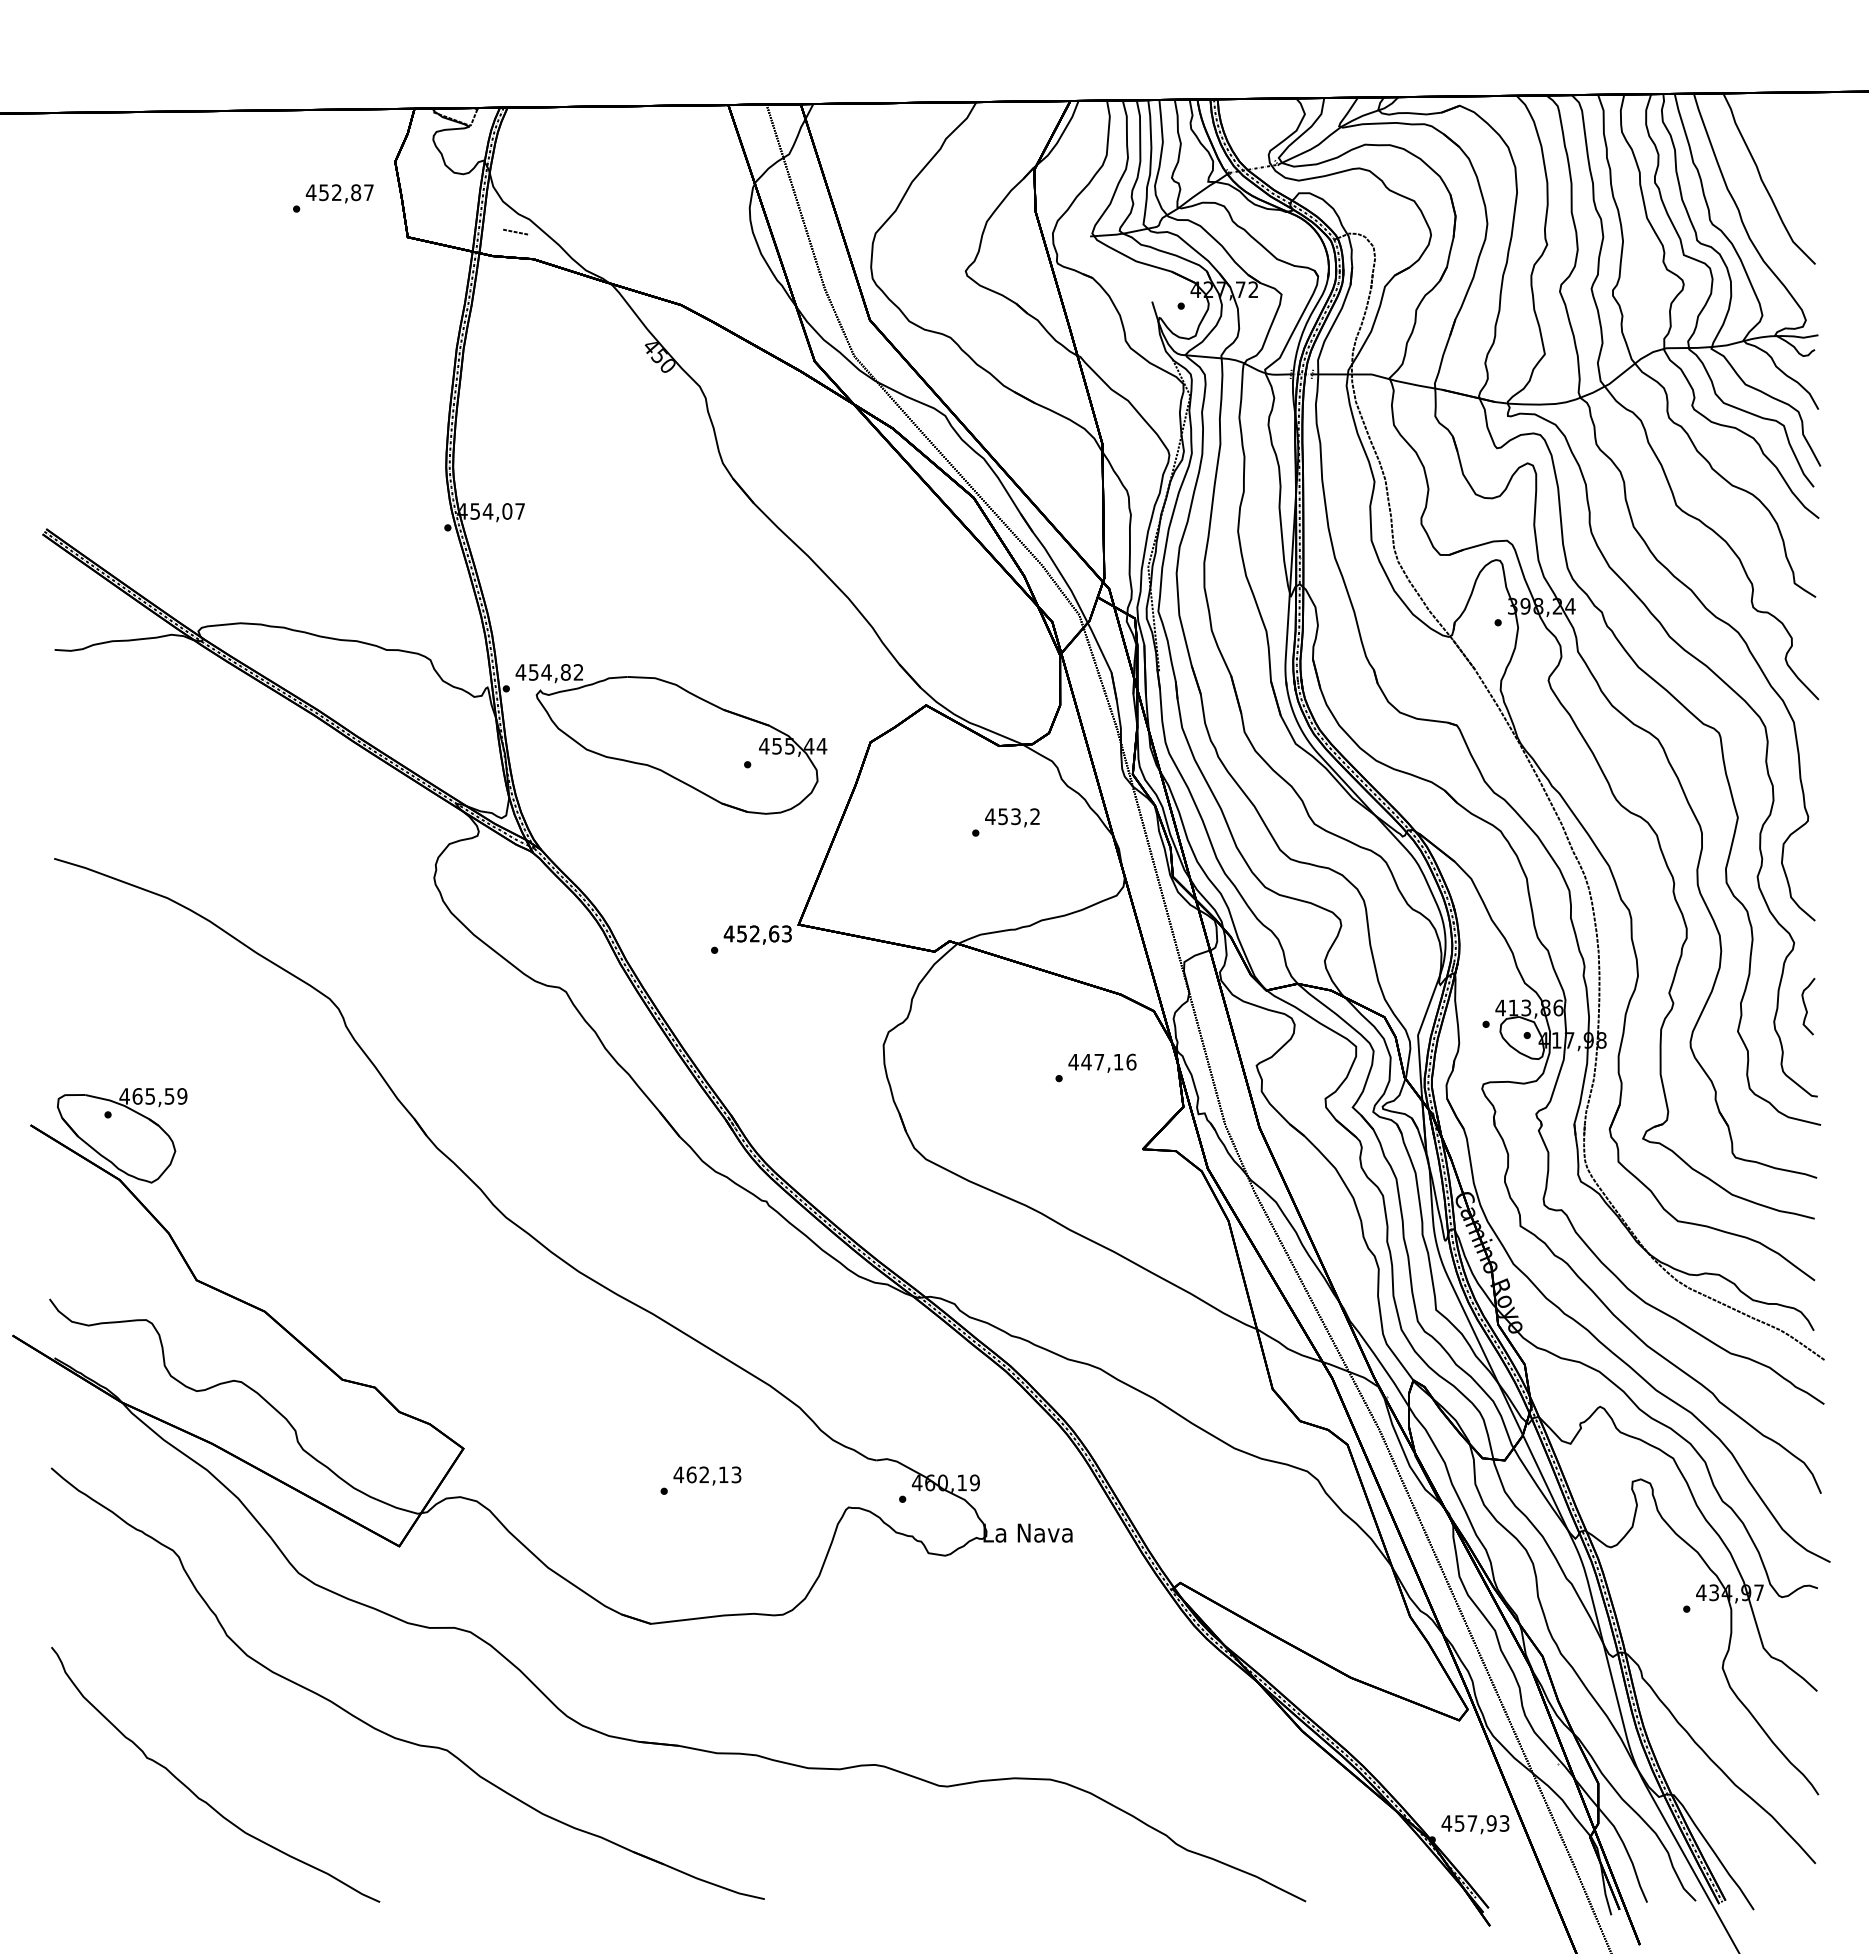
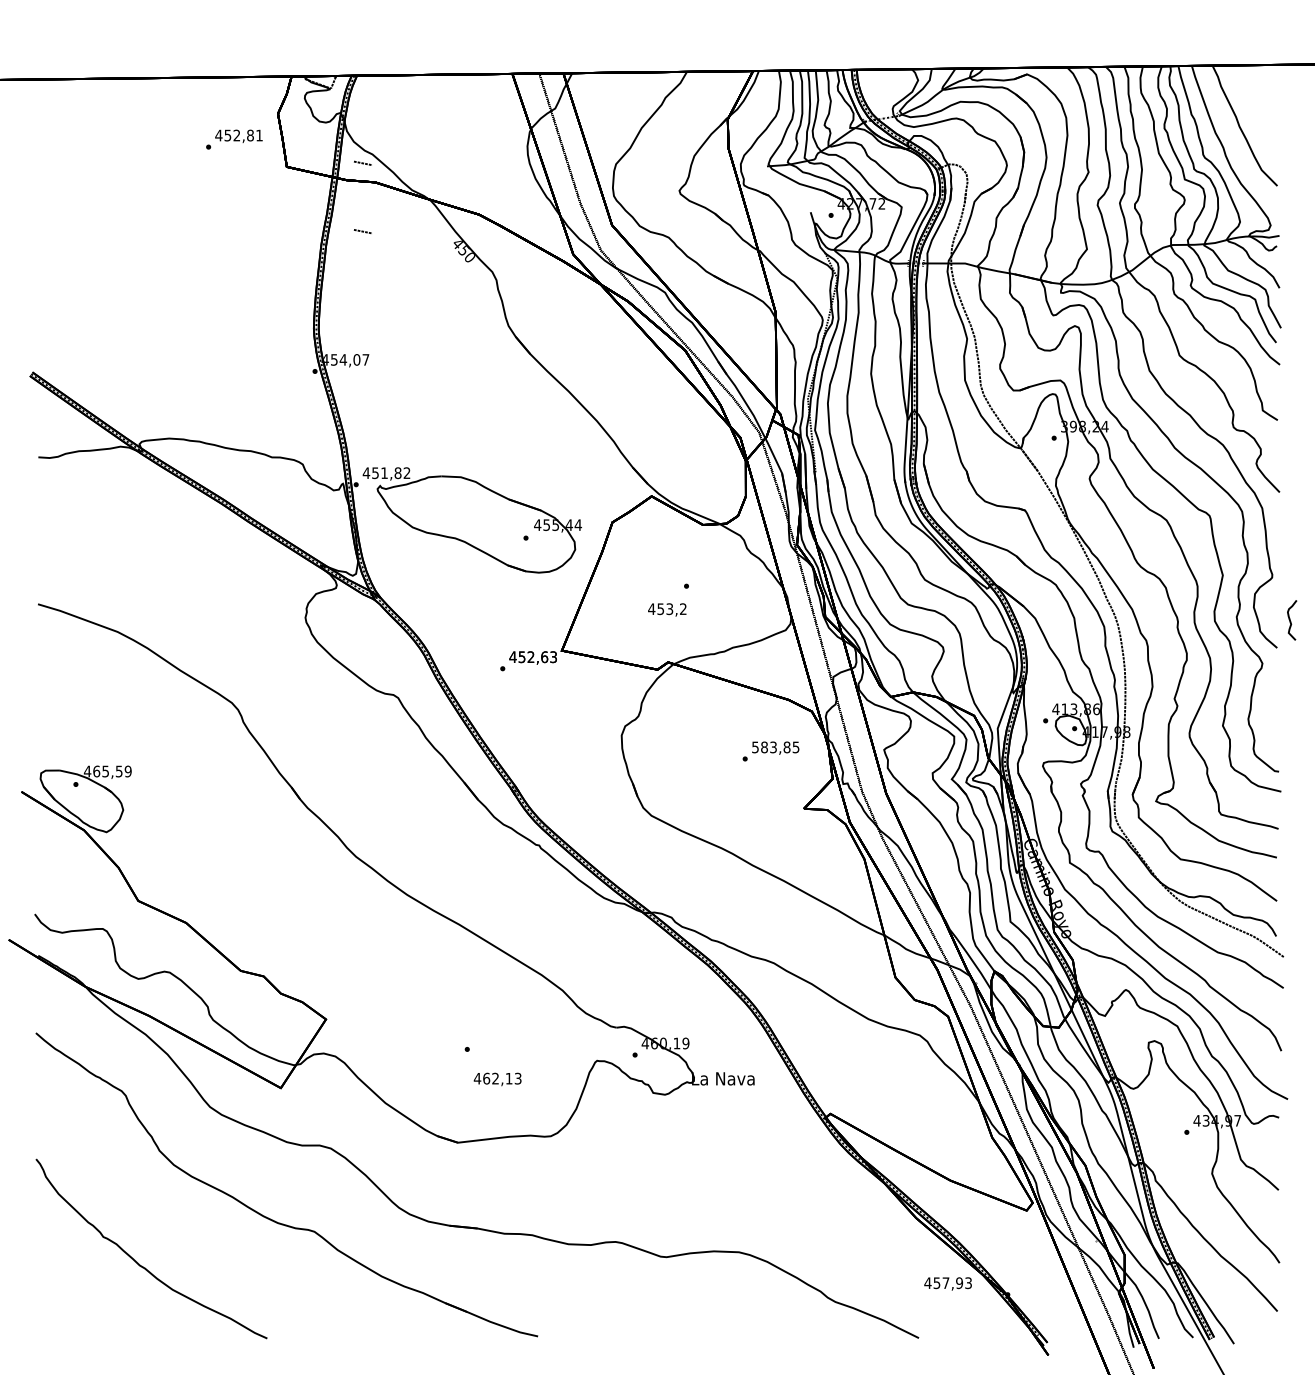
text: (368, 192) -> (259, 135), 452,87 -> 452,81
line: (515, 328) -> (362, 231), added
text: (546, 672) -> (384, 473), 454,82 -> 451,82
text: (1012, 817) -> (667, 609), moved
curve: (1806, 1006) -> (1290, 620), moved
text: (1102, 1061) -> (775, 746), 447,16 -> 583,85
text: (707, 1475) -> (497, 1079), moved
text: (1475, 1824) -> (948, 1283), moved

